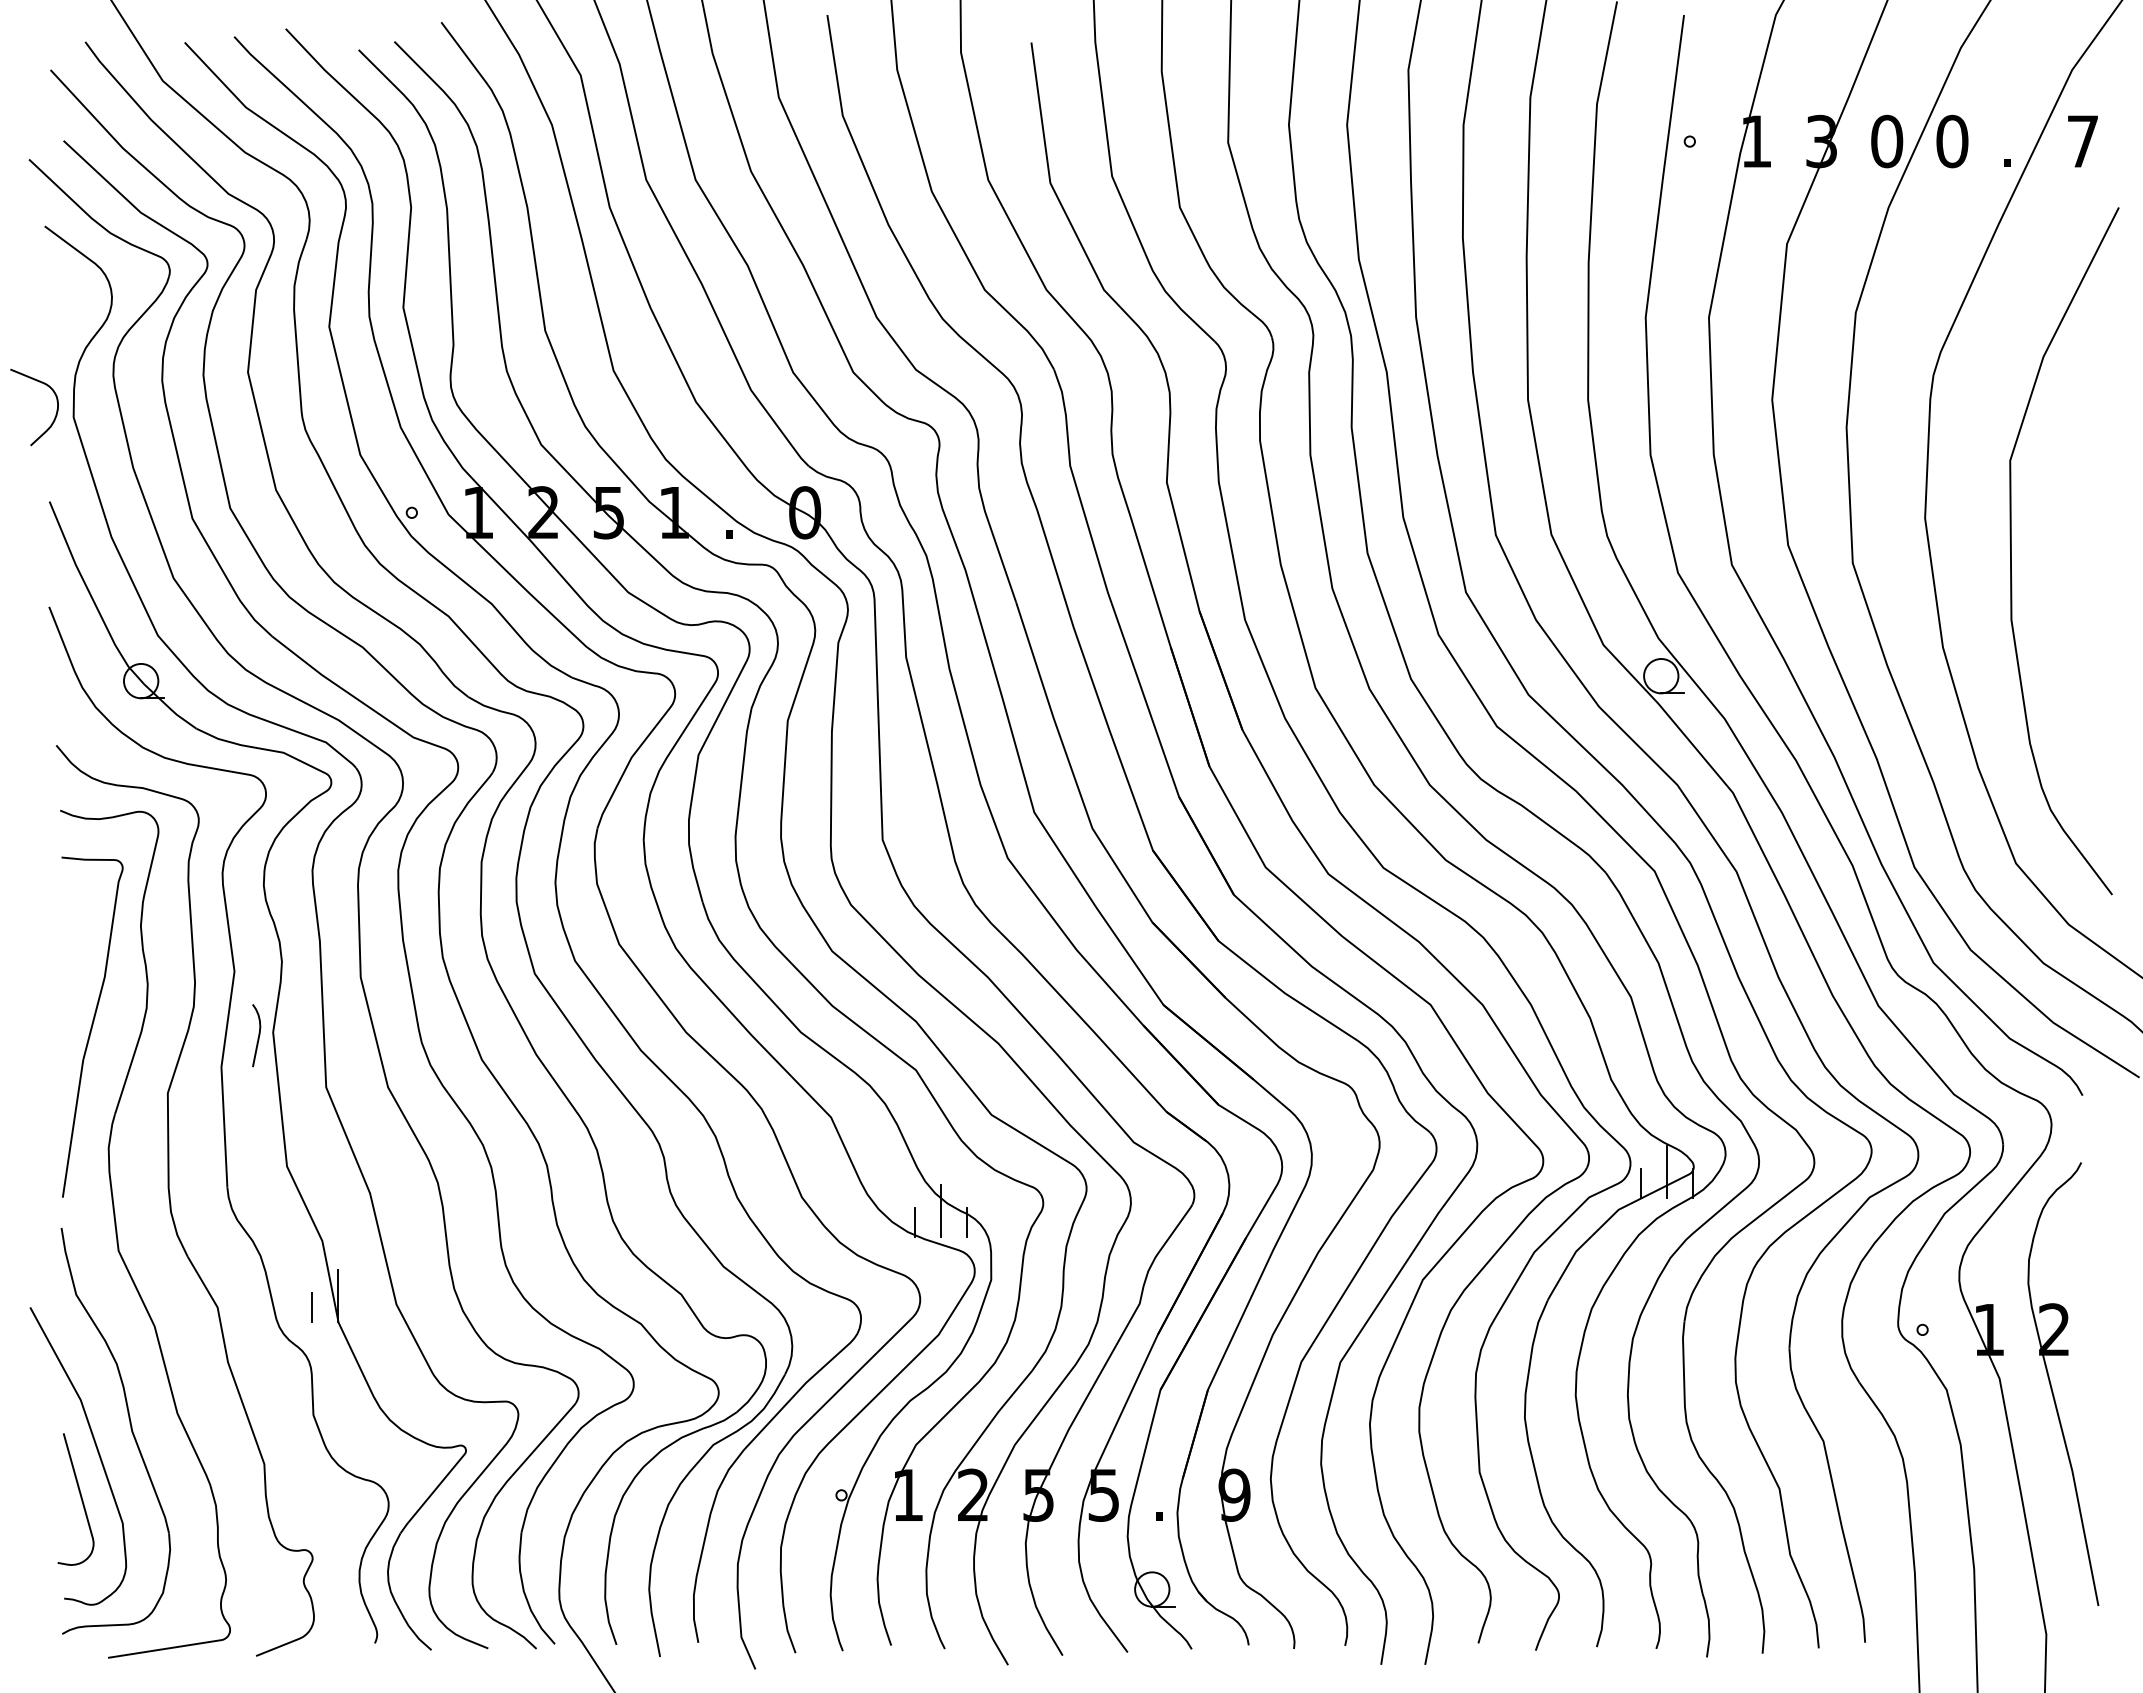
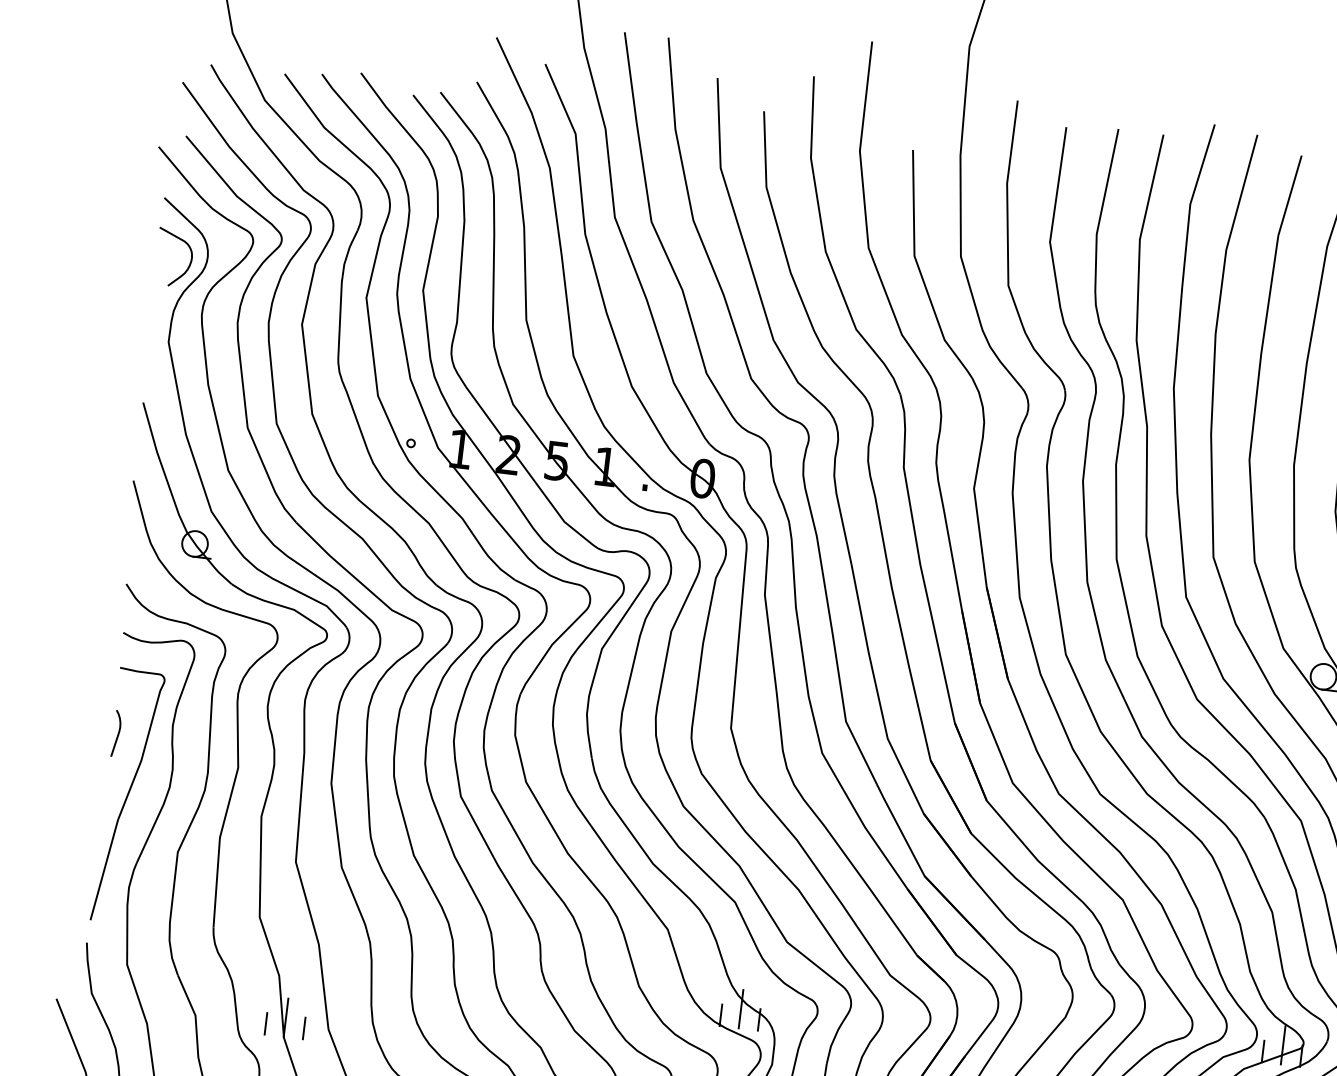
curve: (56, 409) -> (190, 261), moved
curve: (258, 1035) -> (118, 733), moved
line: (364, 1306) -> (304, 1028), added

